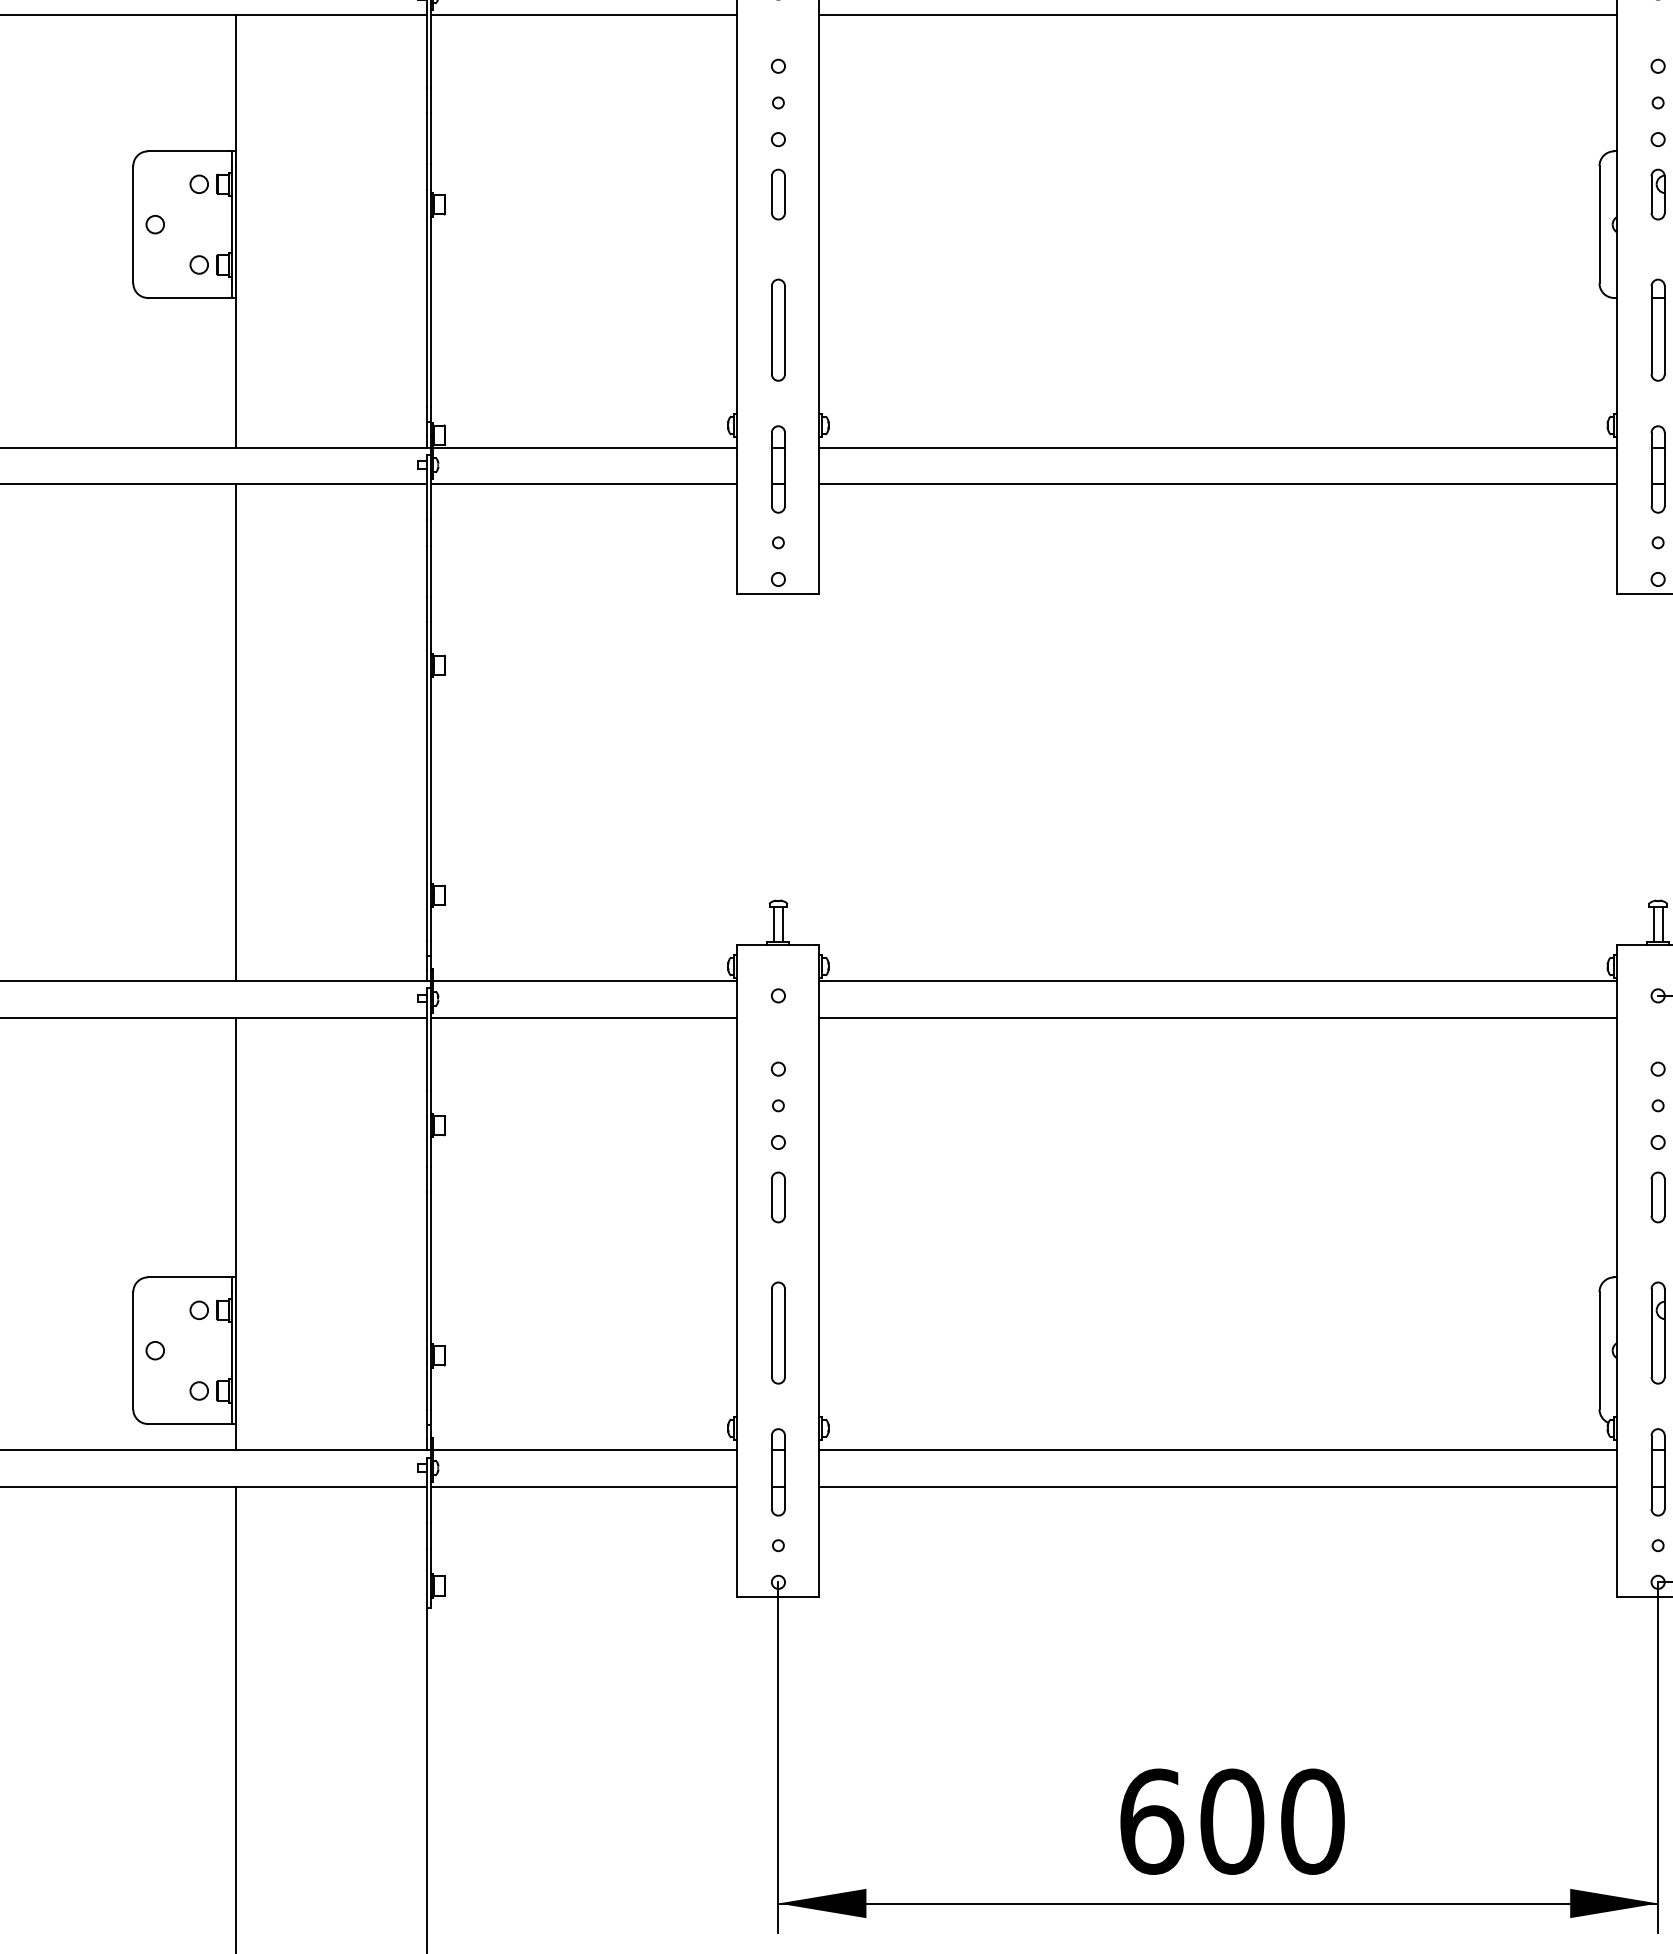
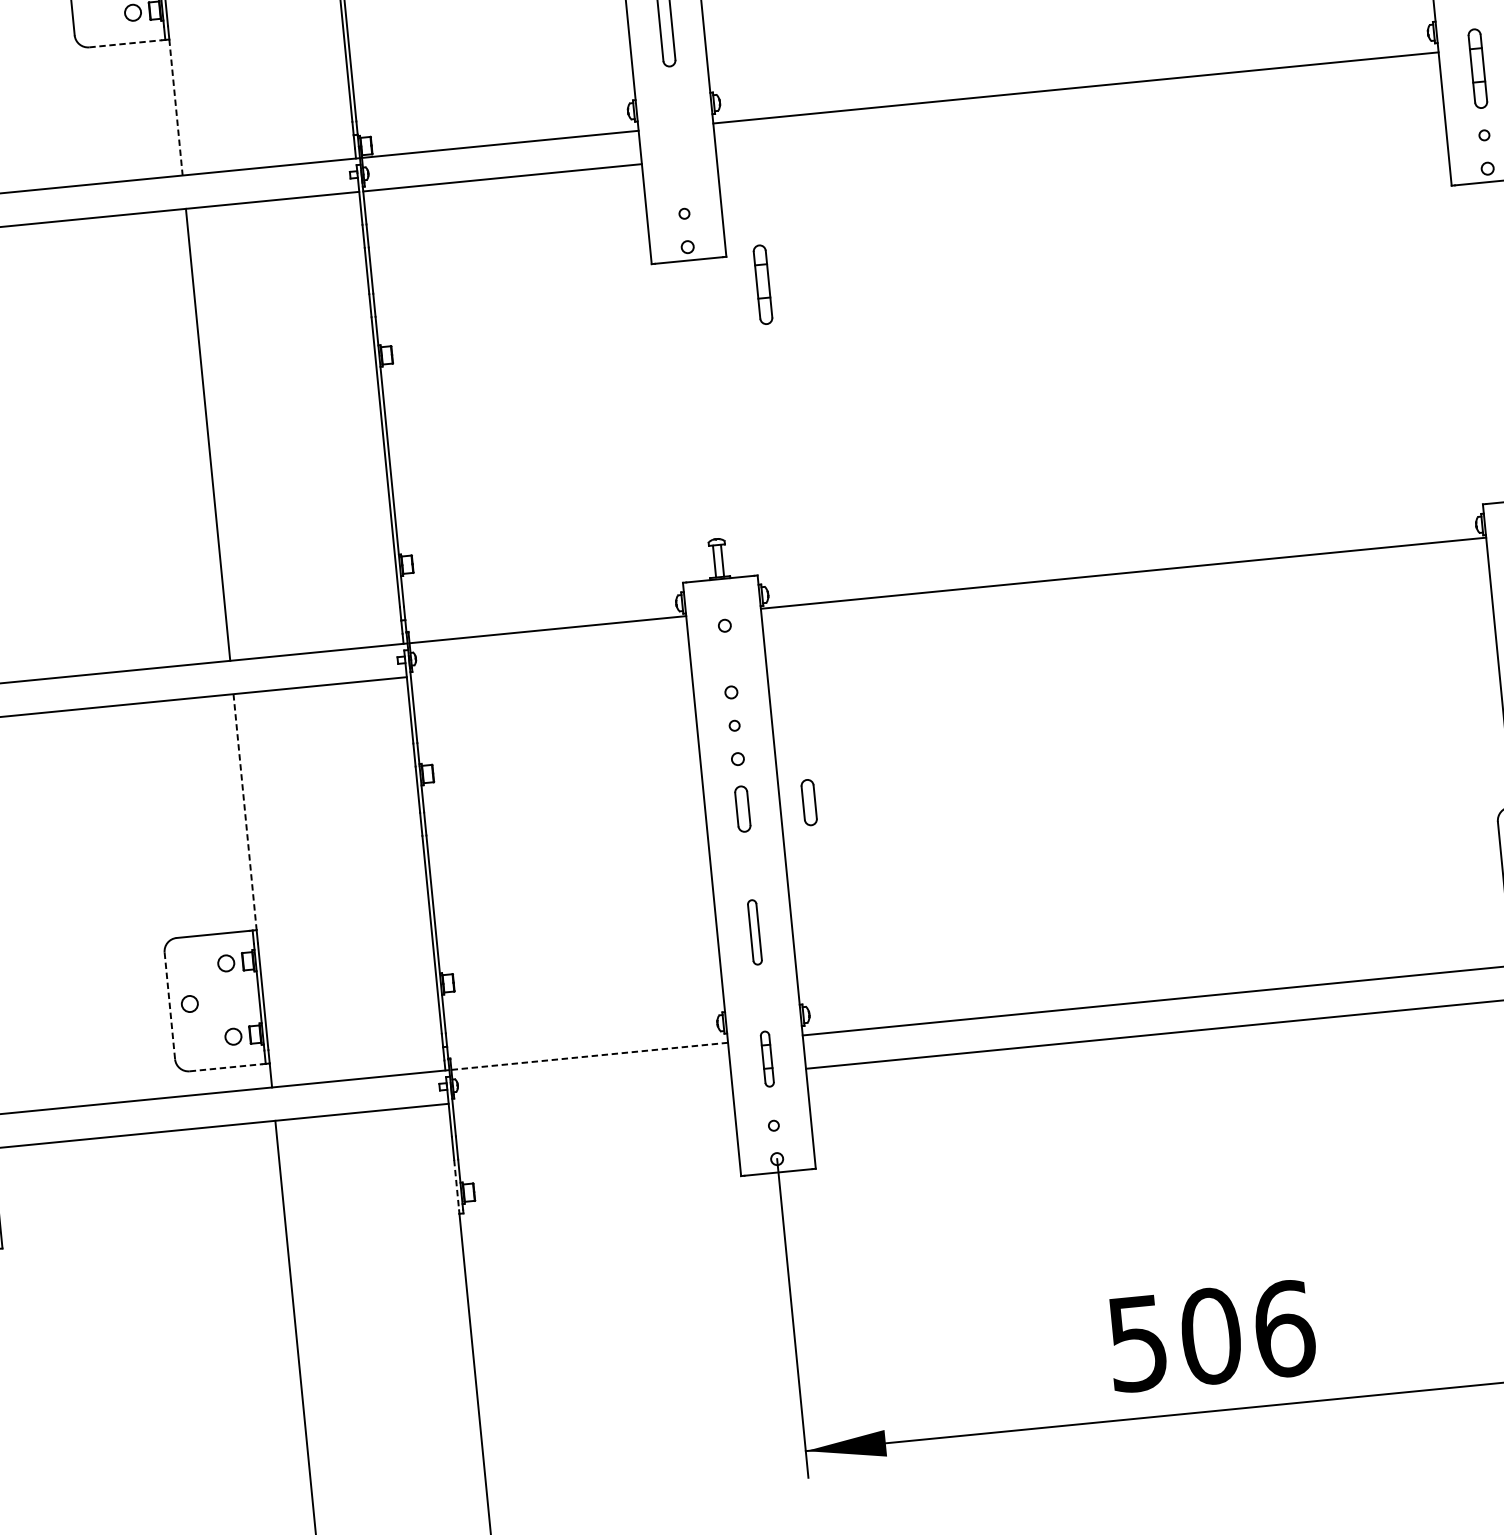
line: (188, 297) -> (126, 43), solid -> dashed
line: (235, 372) -> (175, 107), solid -> dashed
part: (778, 469) -> (763, 284), moved
line: (1218, 484) -> (1079, 121), removed
line: (583, 1017) -> (549, 662), removed
line: (1218, 1017) -> (1126, 606), removed
line: (235, 1147) -> (244, 812), solid -> dashed
part: (851, 1197) -> (809, 802), added
part: (778, 1332) -> (754, 931), size x0.7
line: (133, 1350) -> (170, 1005), solid -> dashed
line: (188, 1424) -> (226, 1068), solid -> dashed
line: (584, 1450) -> (589, 1056), solid -> dashed
part: (778, 1472) -> (767, 1059), size x0.7
line: (583, 1487) -> (591, 1090), removed
line: (426, 1576) -> (456, 1185), solid -> dashed
text: (1232, 1821) -> (1211, 1336), 600 -> 506

